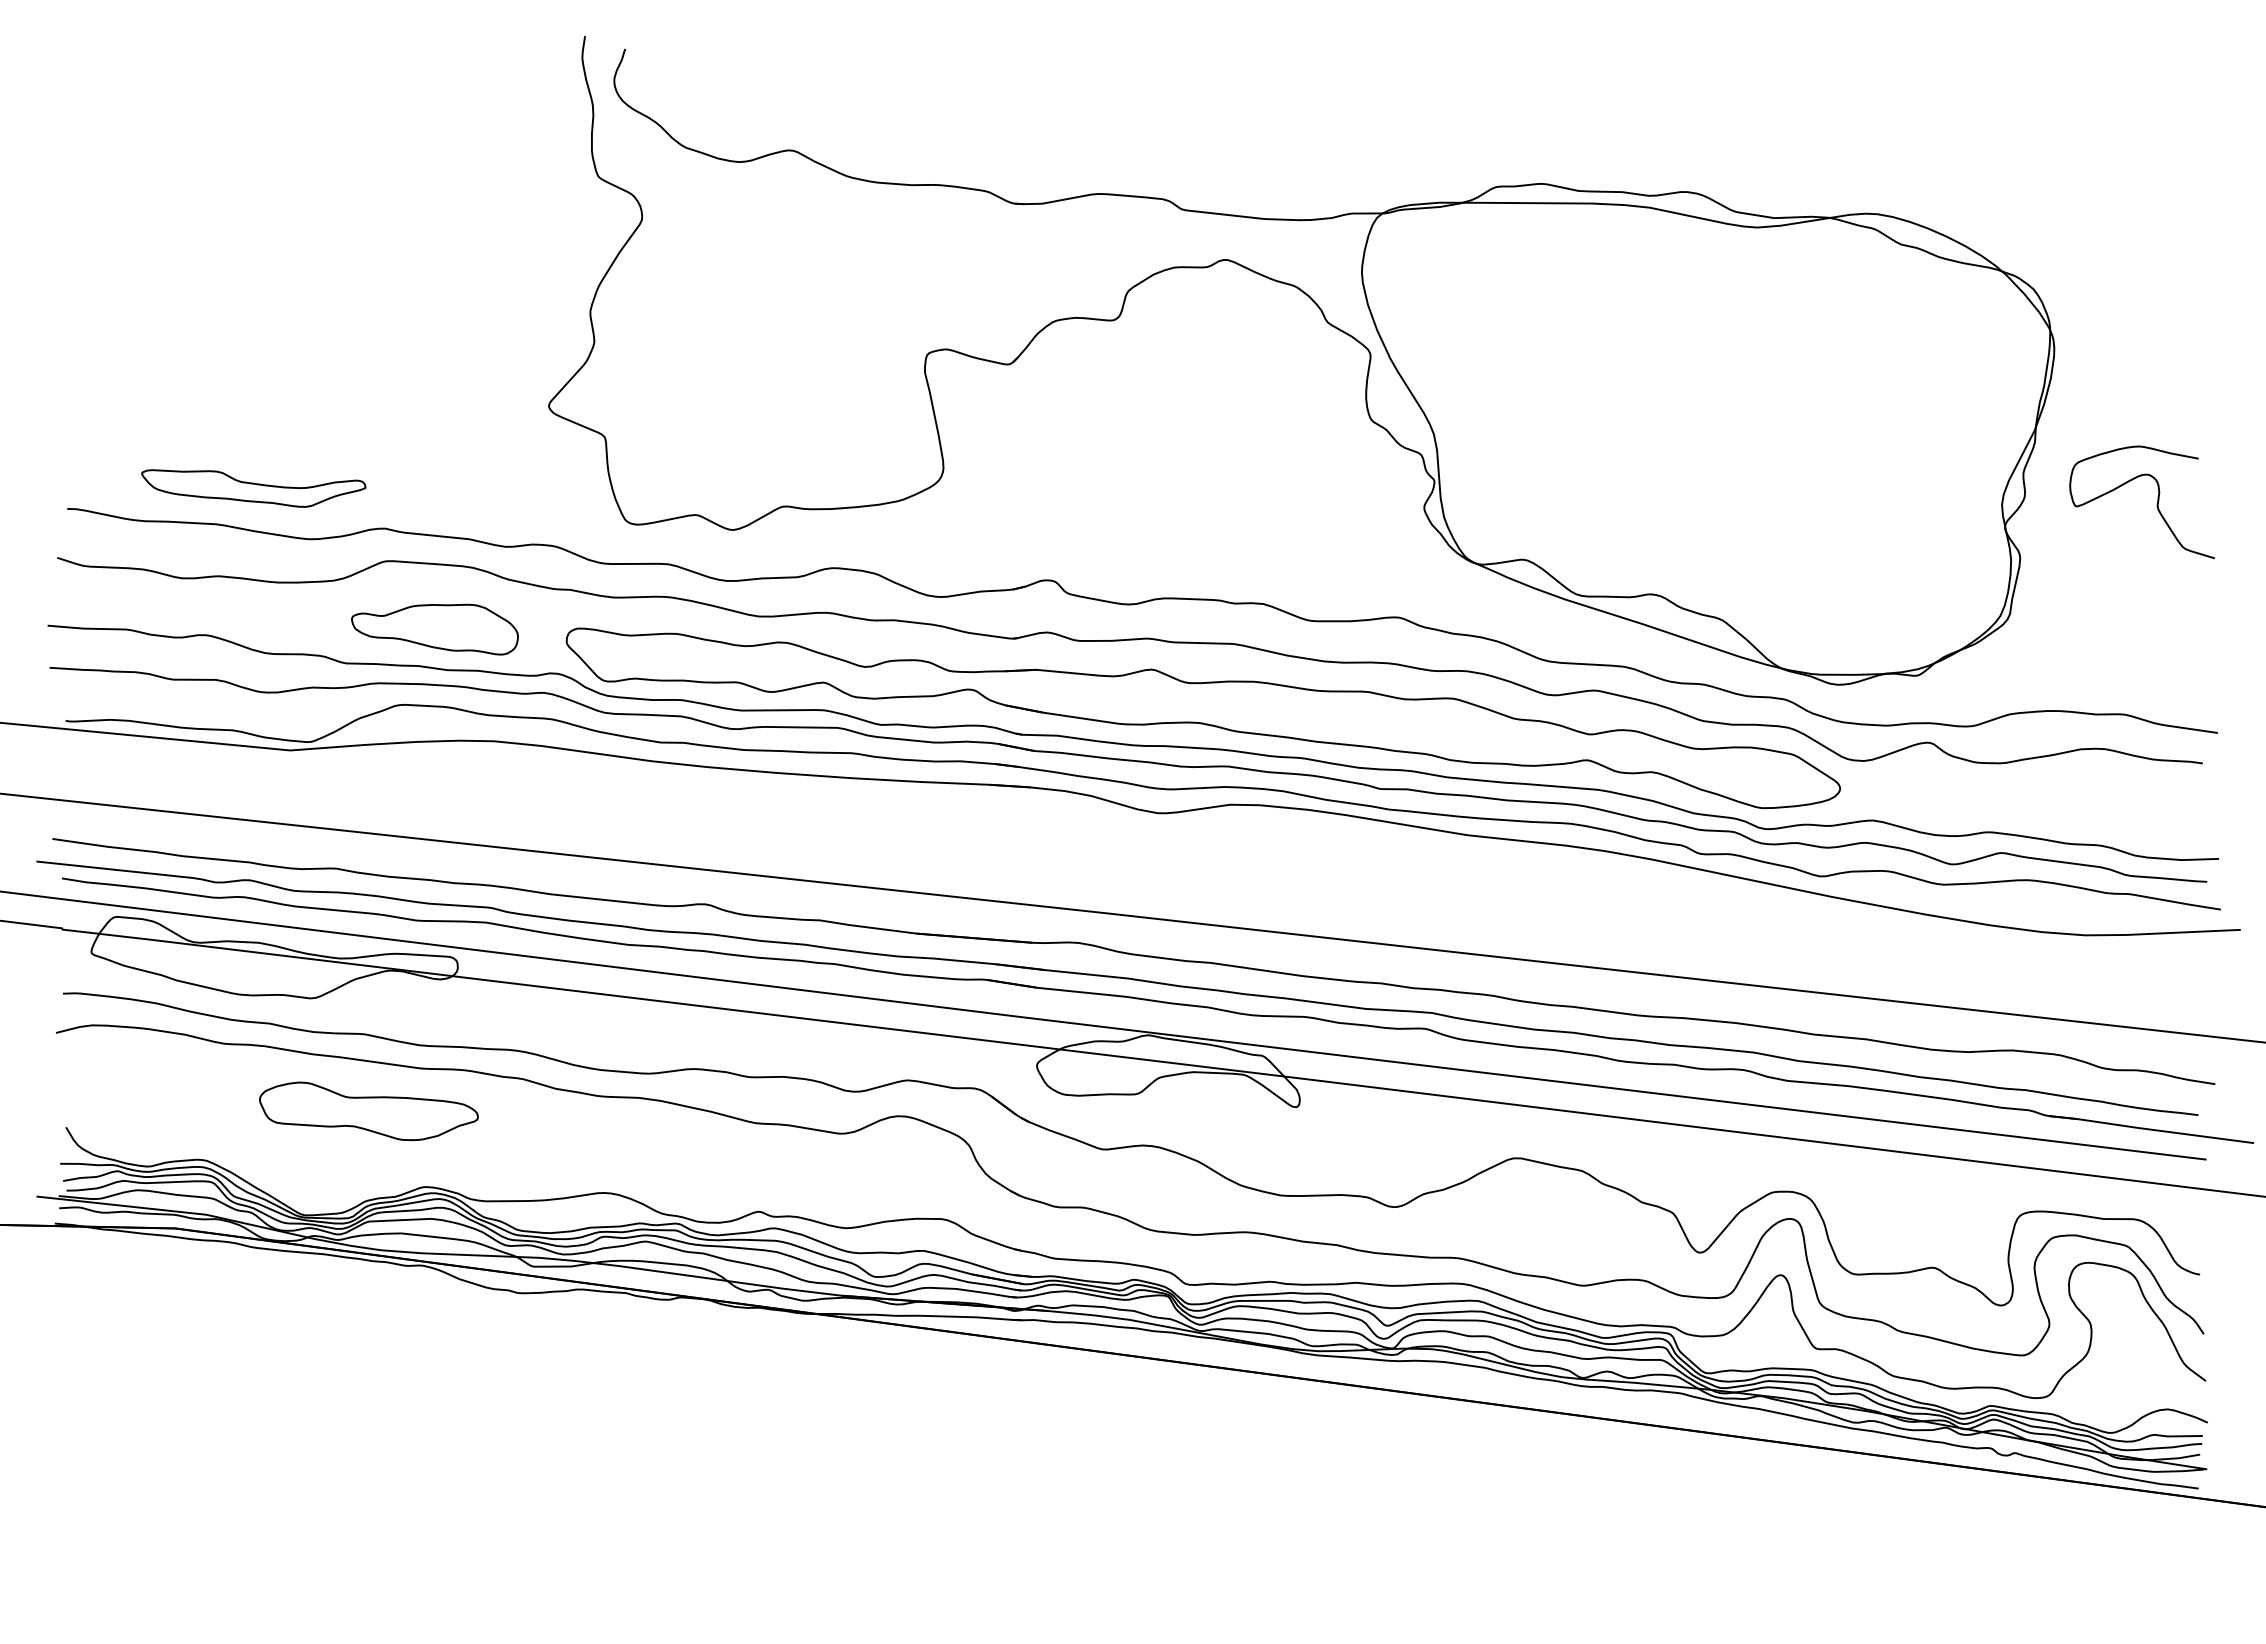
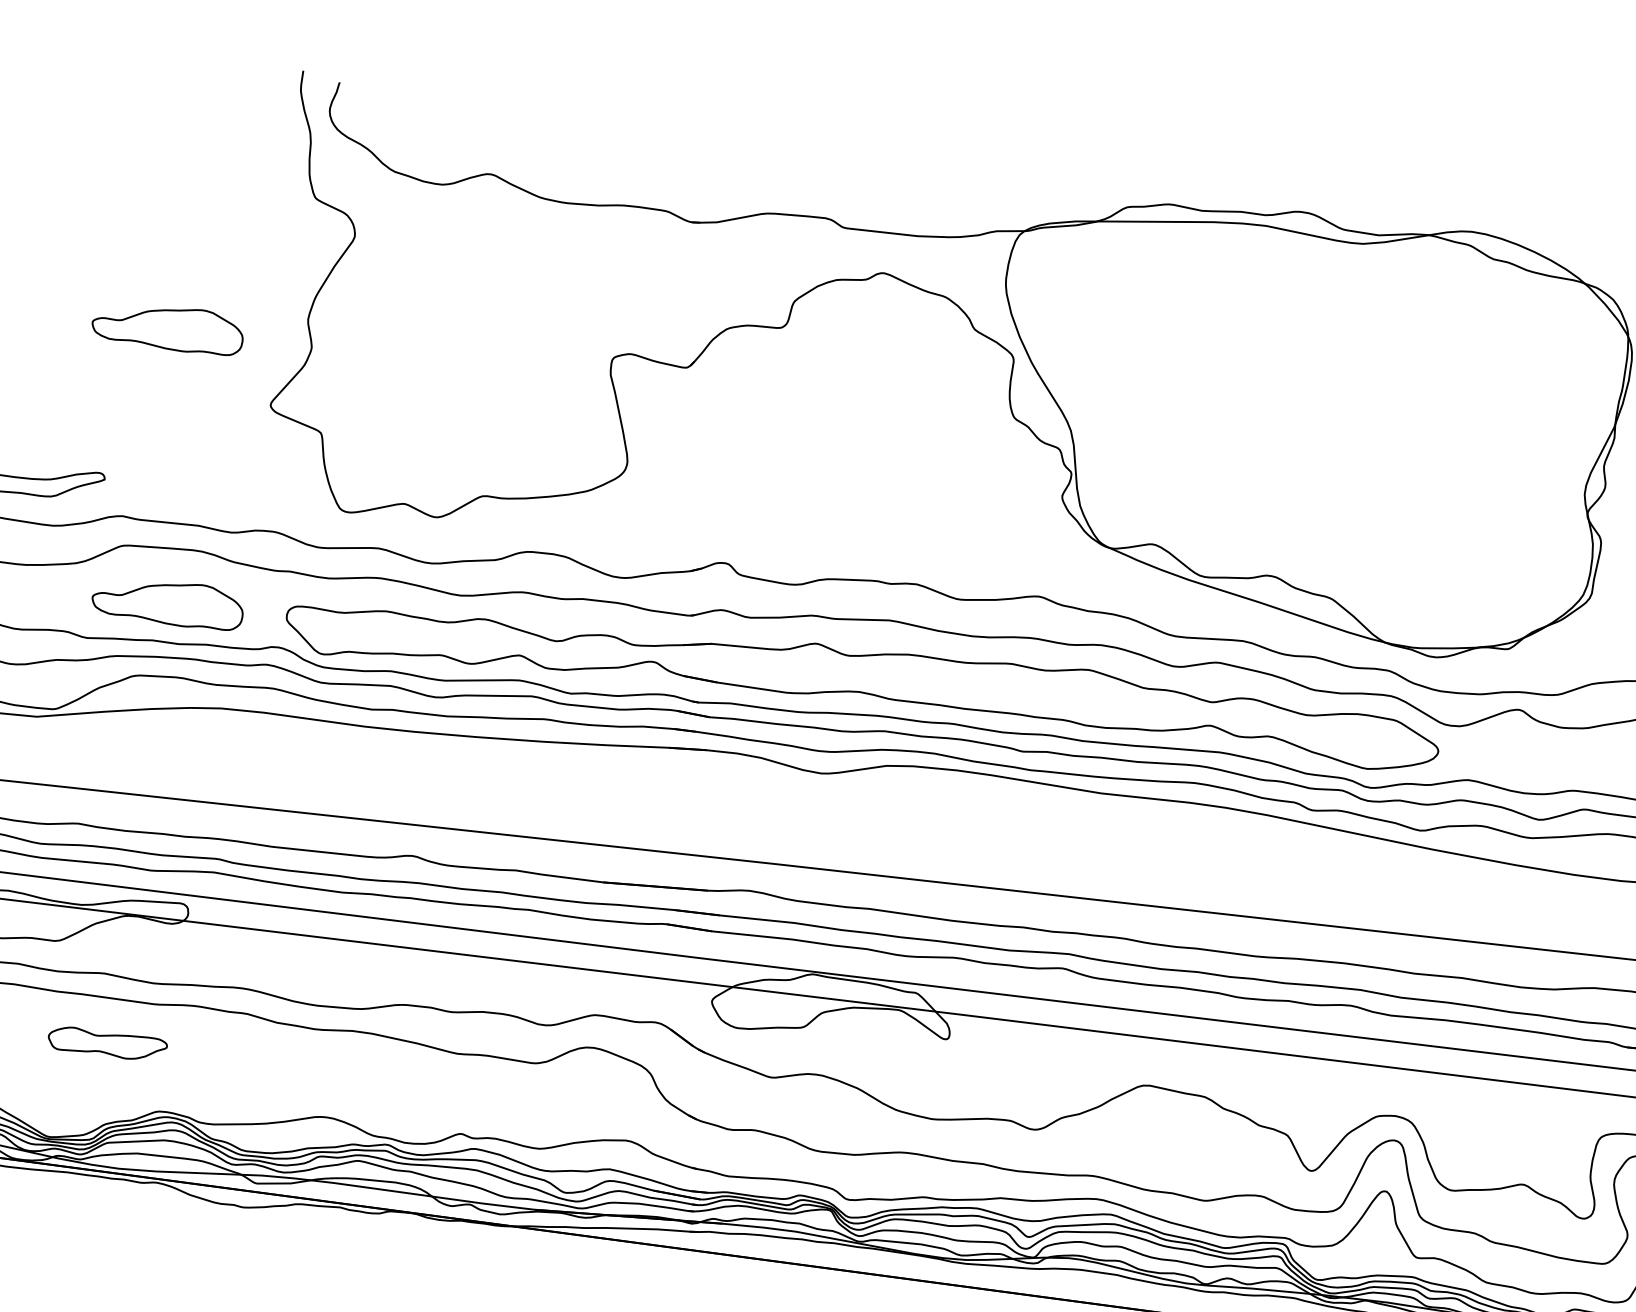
part: (434, 325) -> (167, 332), added
part: (368, 1111) -> (107, 1043), size x0.6

